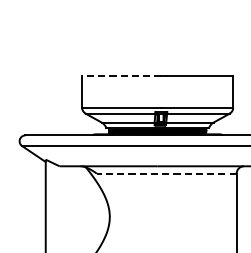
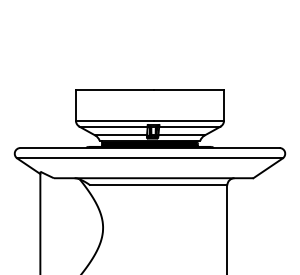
line: (121, 75) -> (114, 89), dashed -> solid
line: (166, 173) -> (158, 185), dashed -> solid

